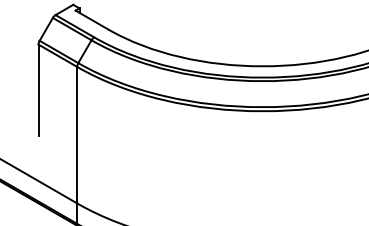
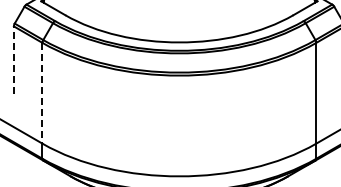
line: (37, 90) -> (13, 60), solid -> dashed
line: (77, 135) -> (42, 93), solid -> dashed

